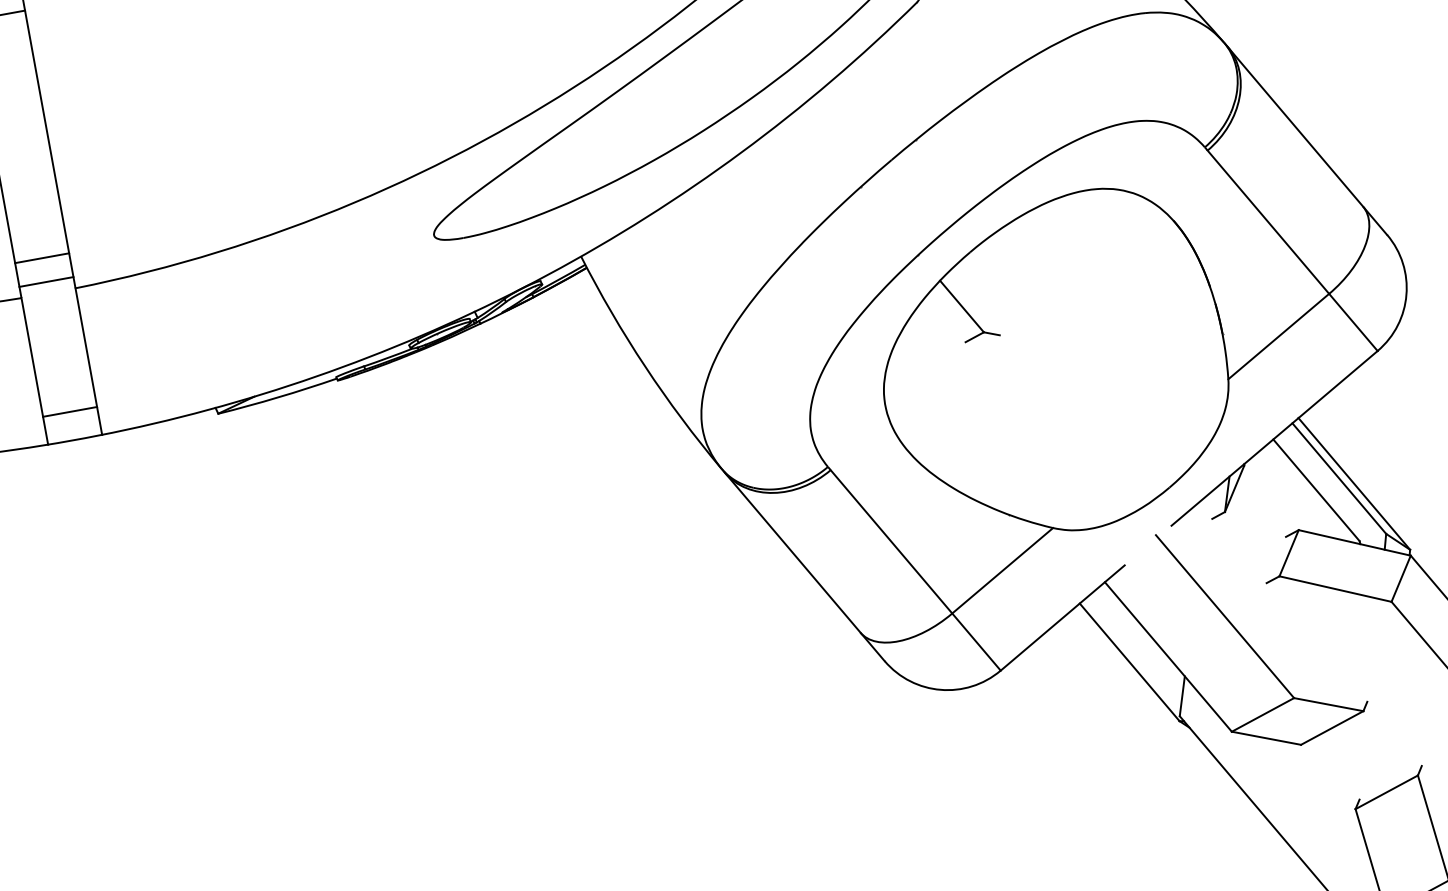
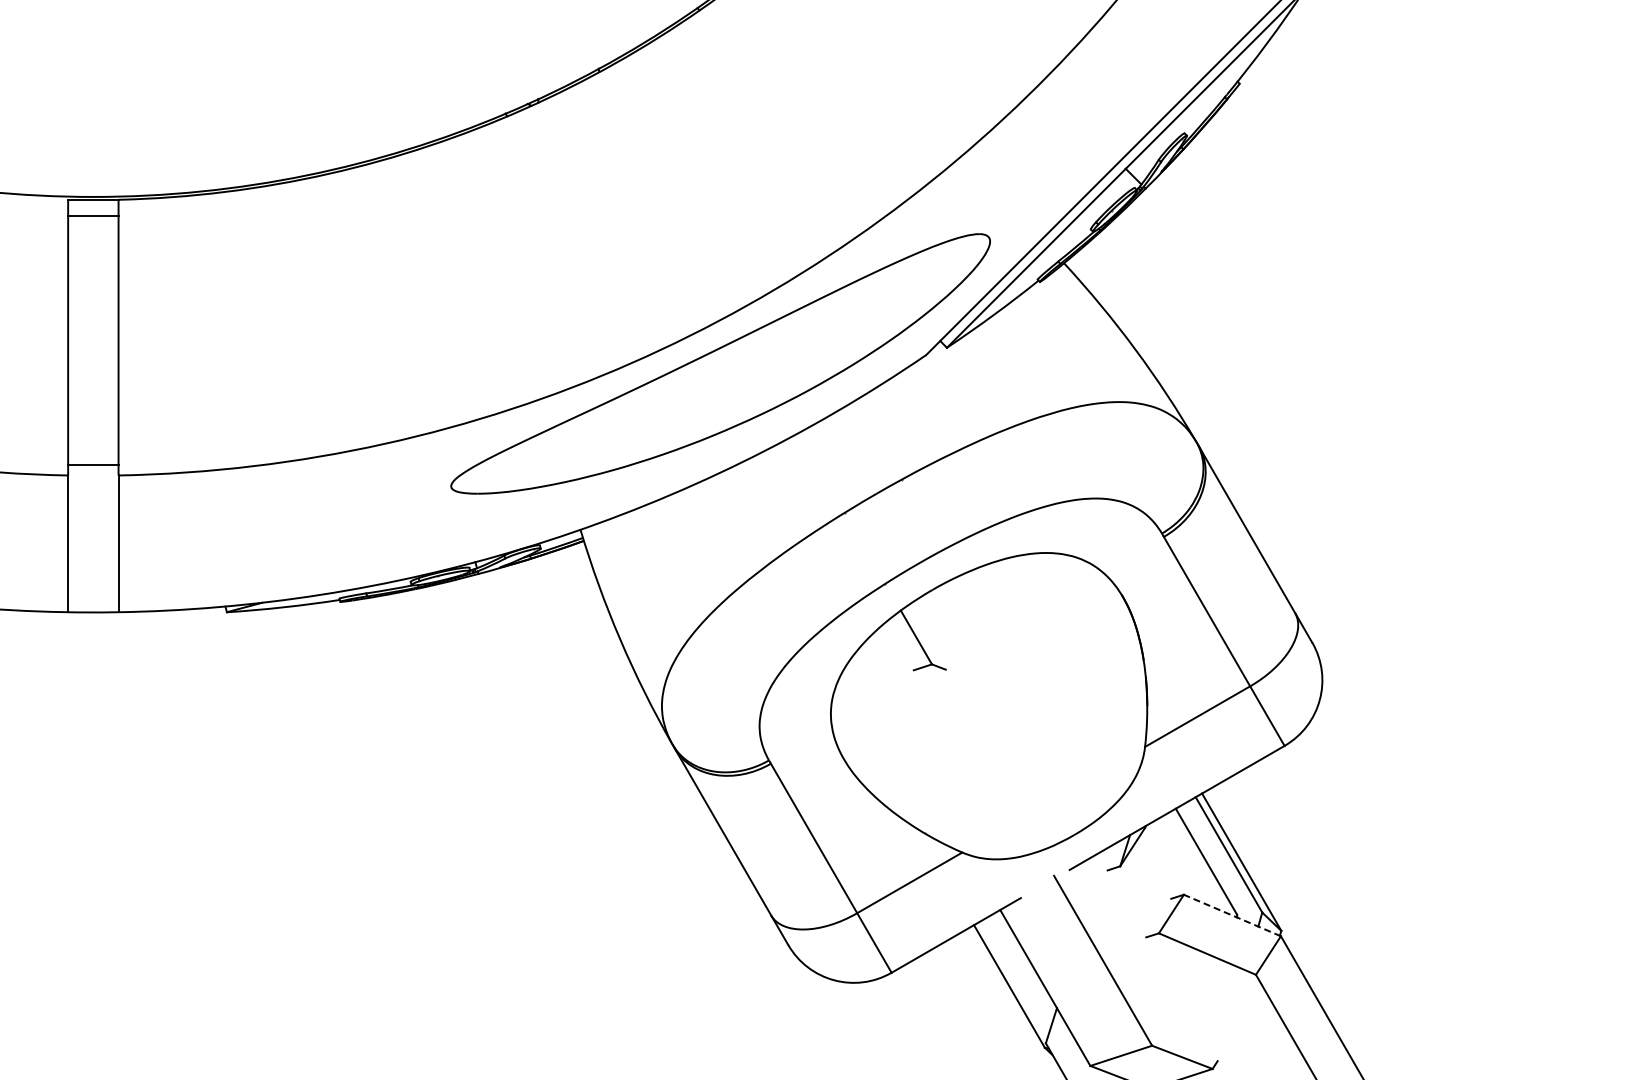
line: (42, 257) -> (93, 442), removed
line: (70, 412) -> (93, 586), removed
line: (1354, 542) -> (1232, 915), solid -> dashed

